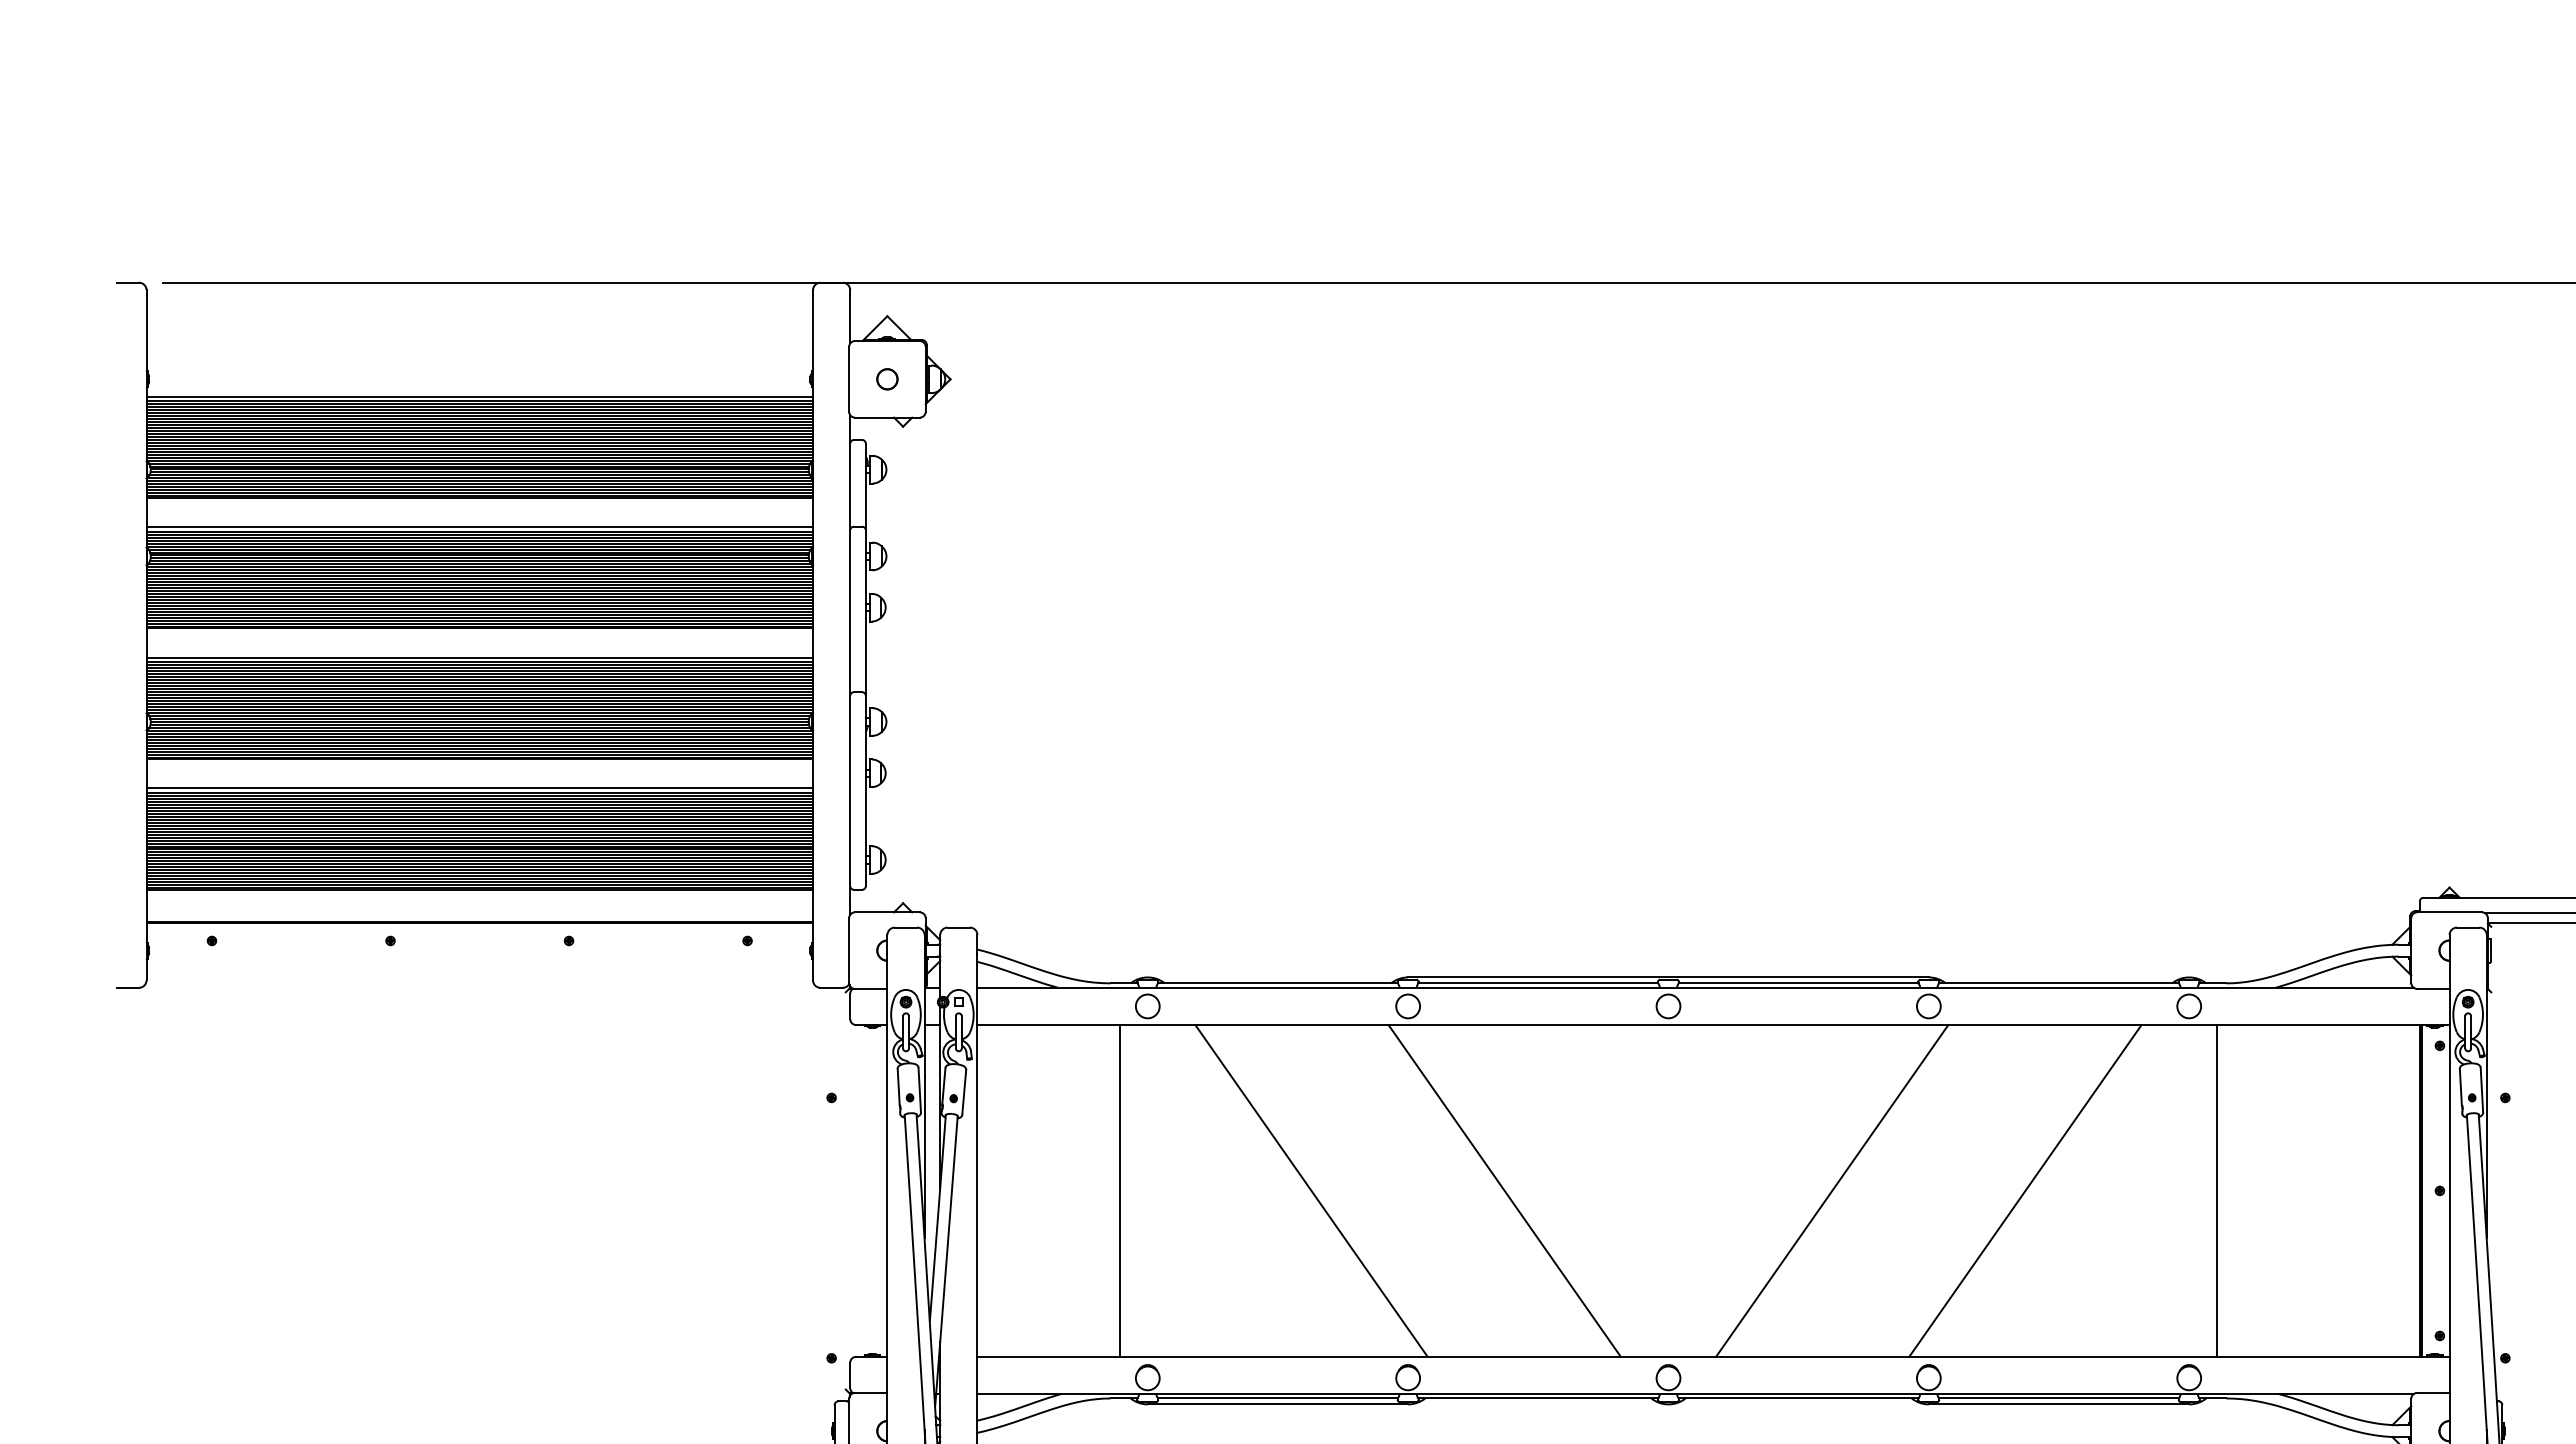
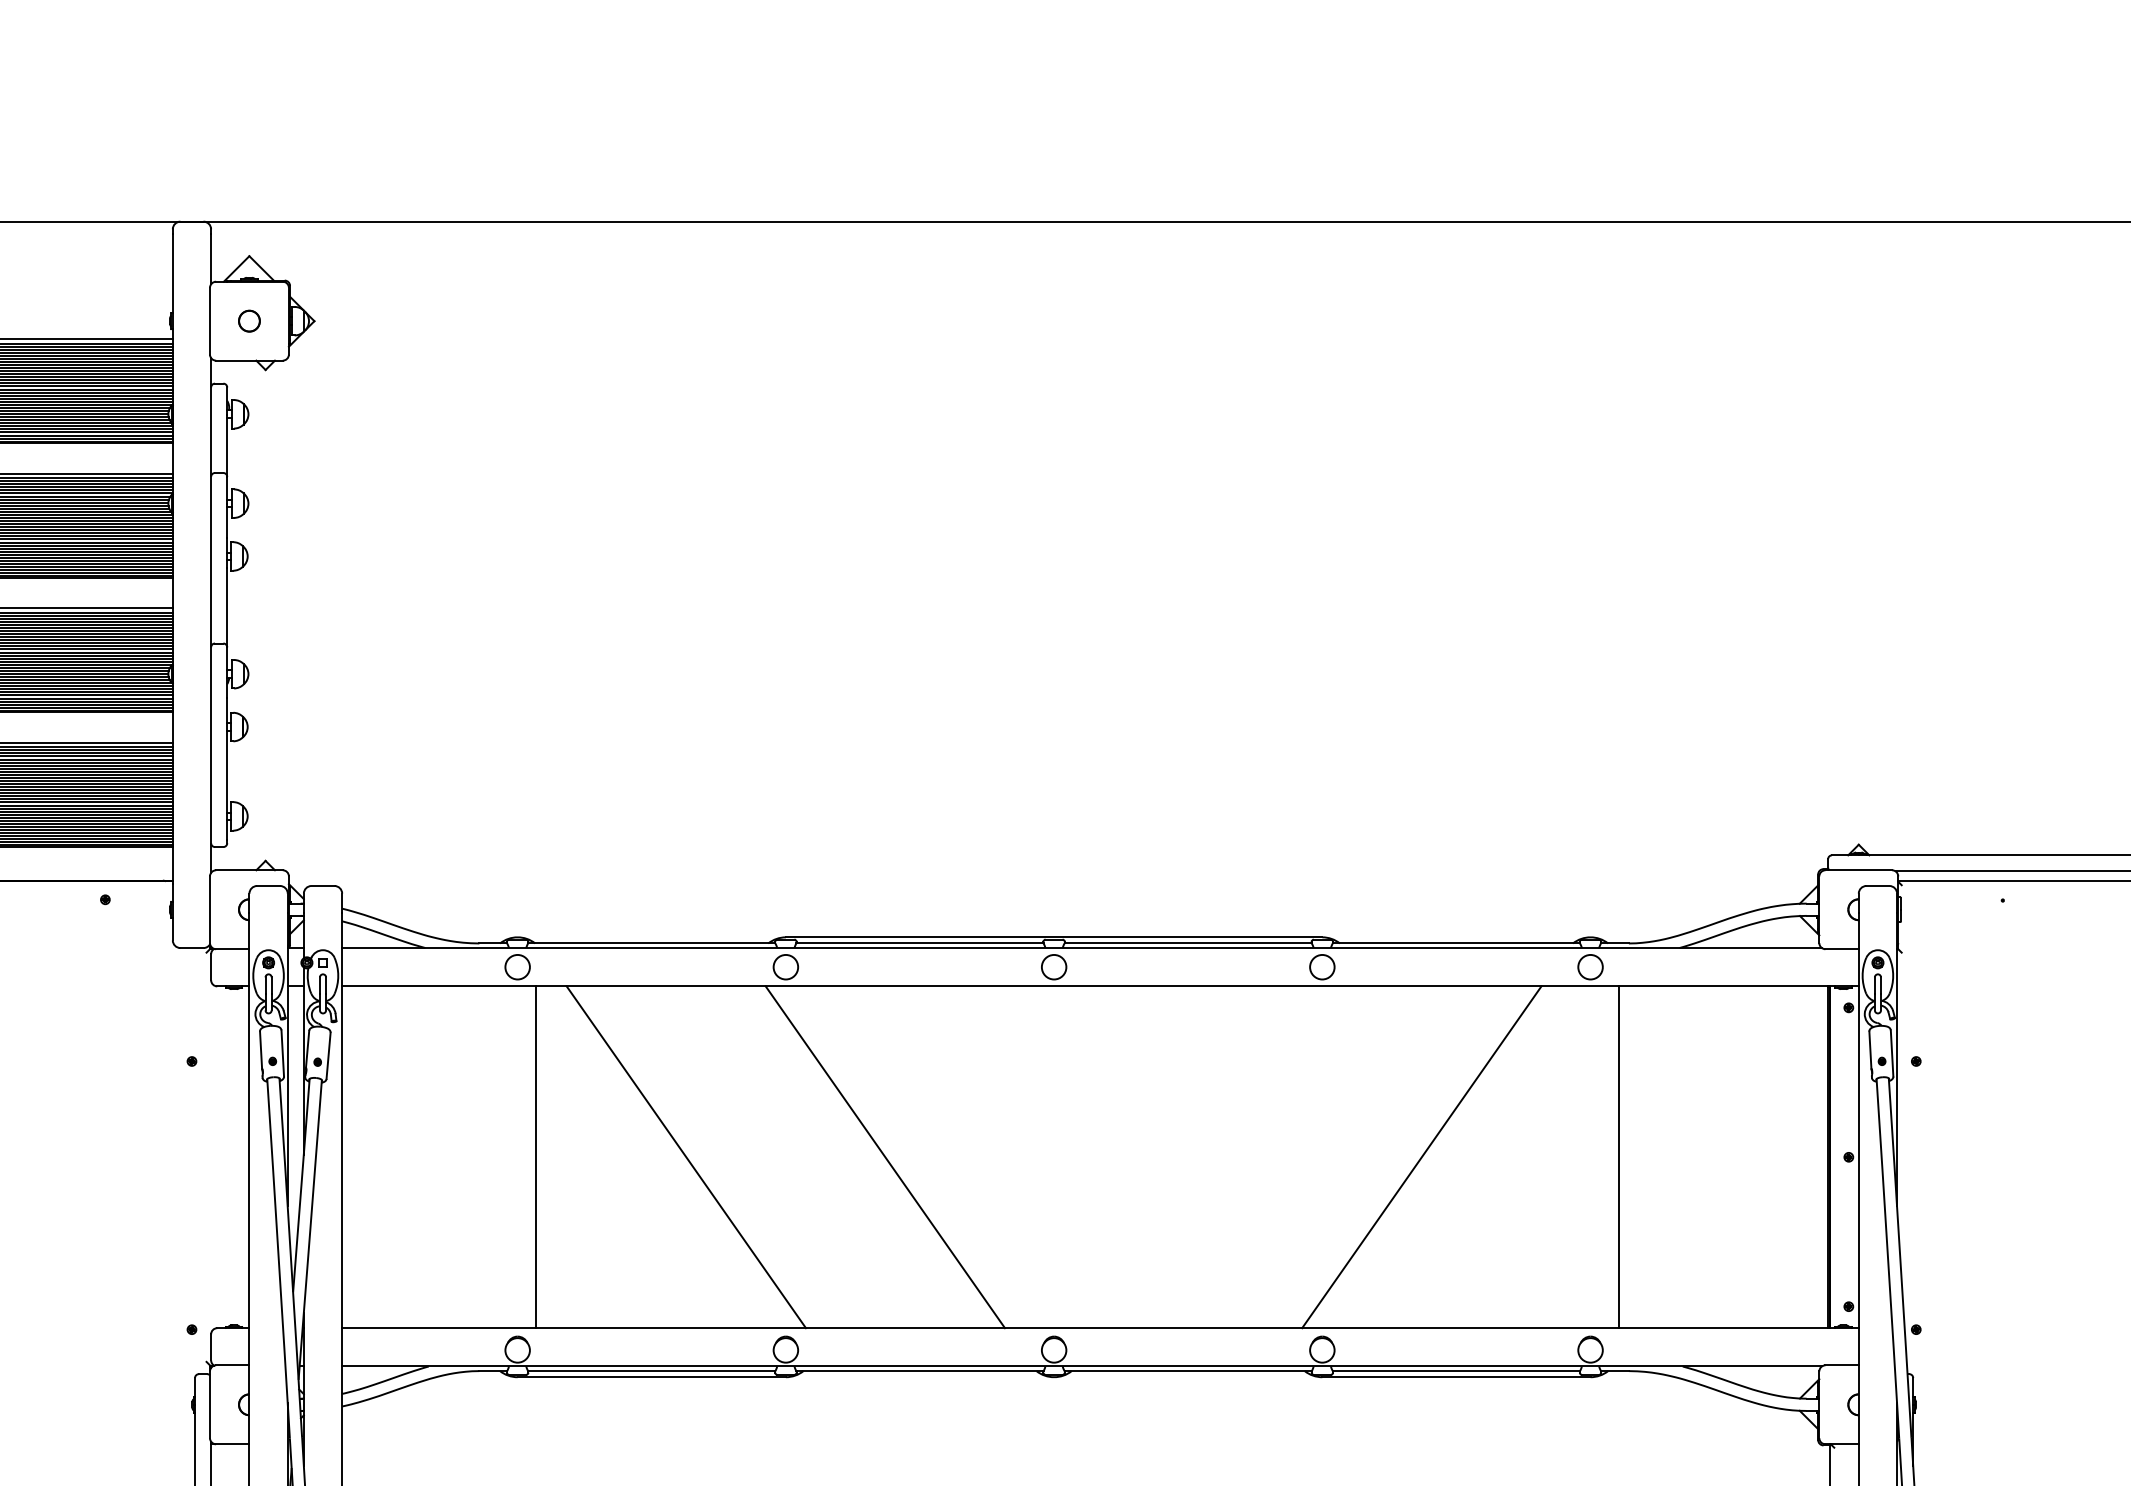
line: (1120, 1190) -> (535, 1156), moved
line: (1832, 1190) -> (1223, 1156), removed

